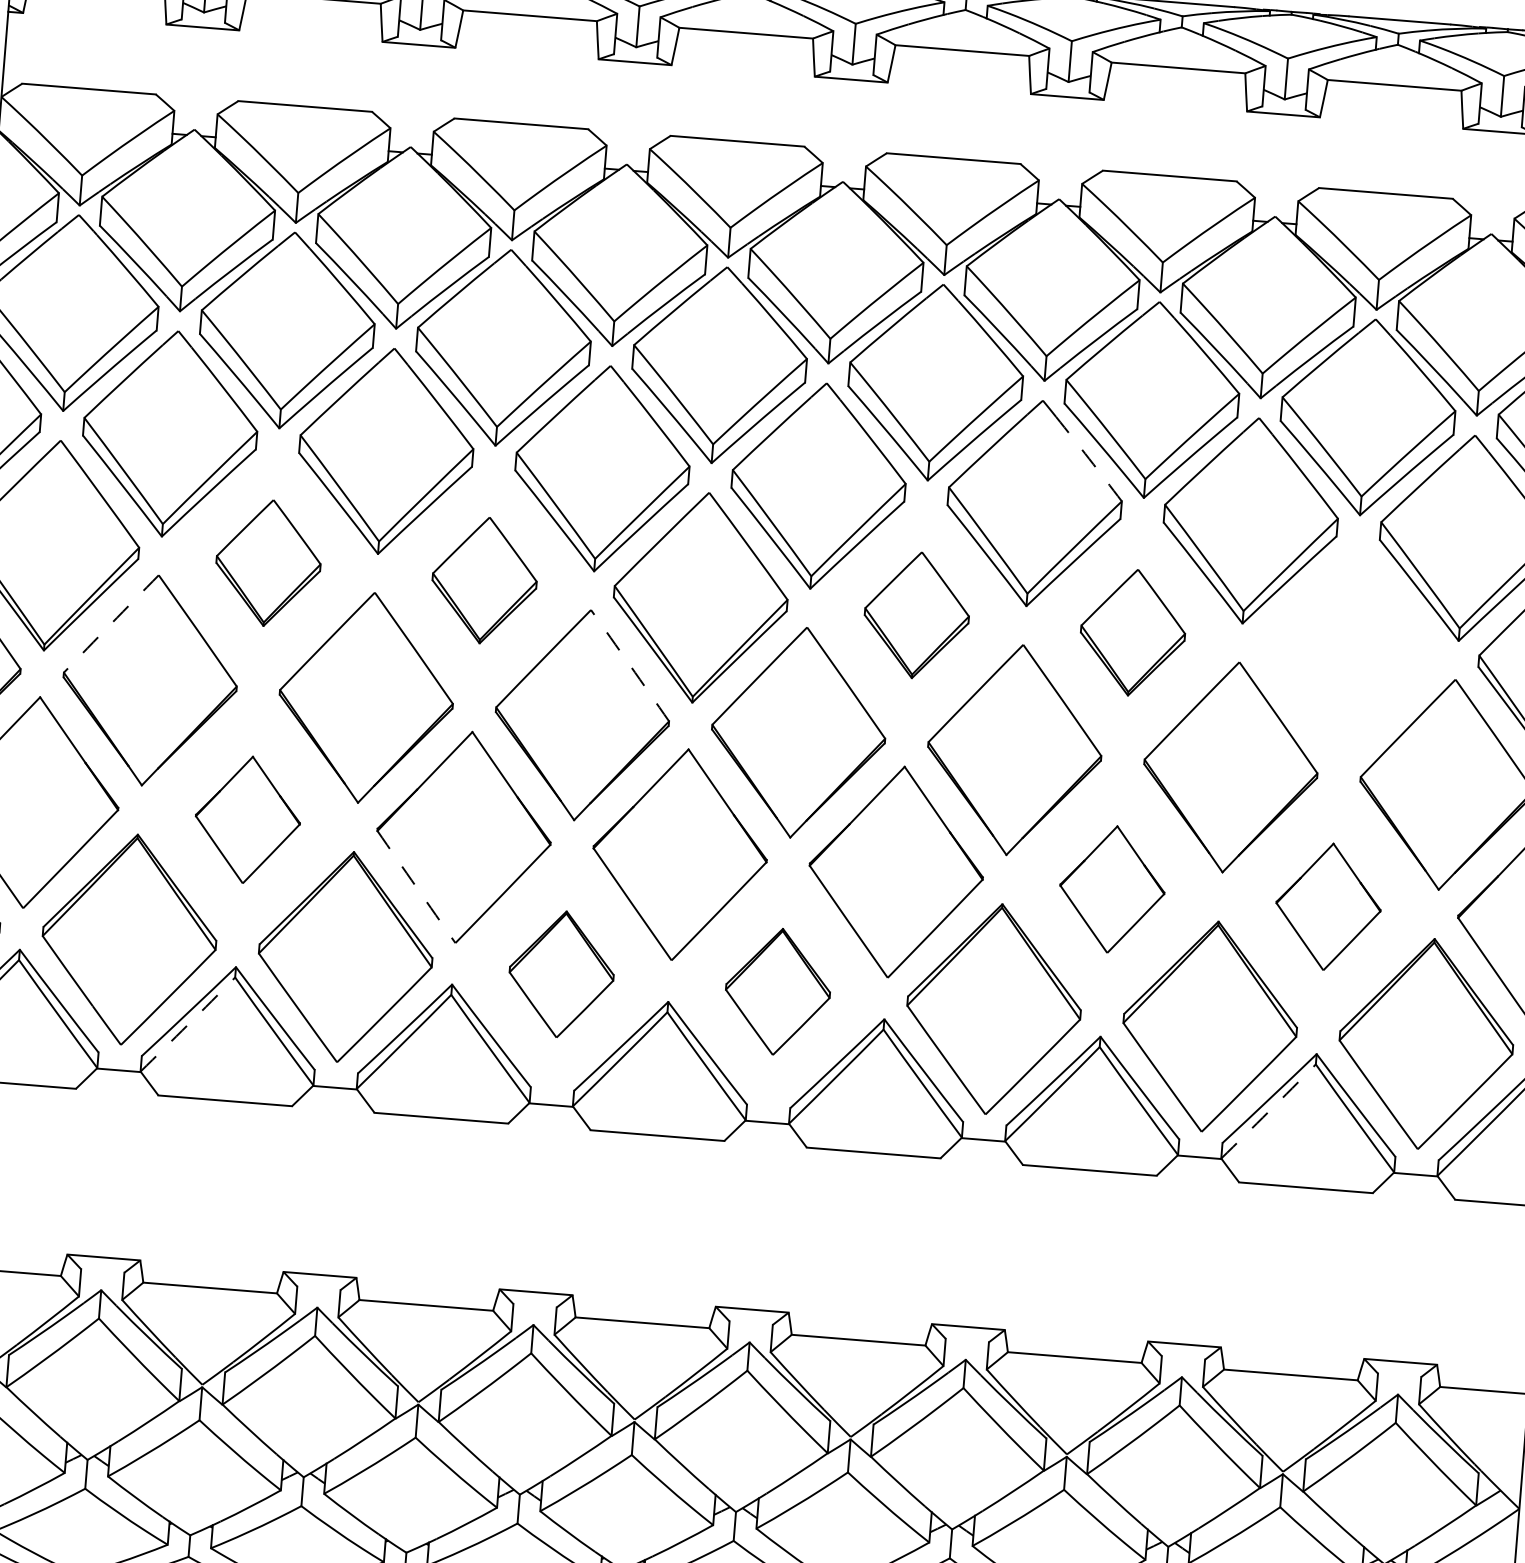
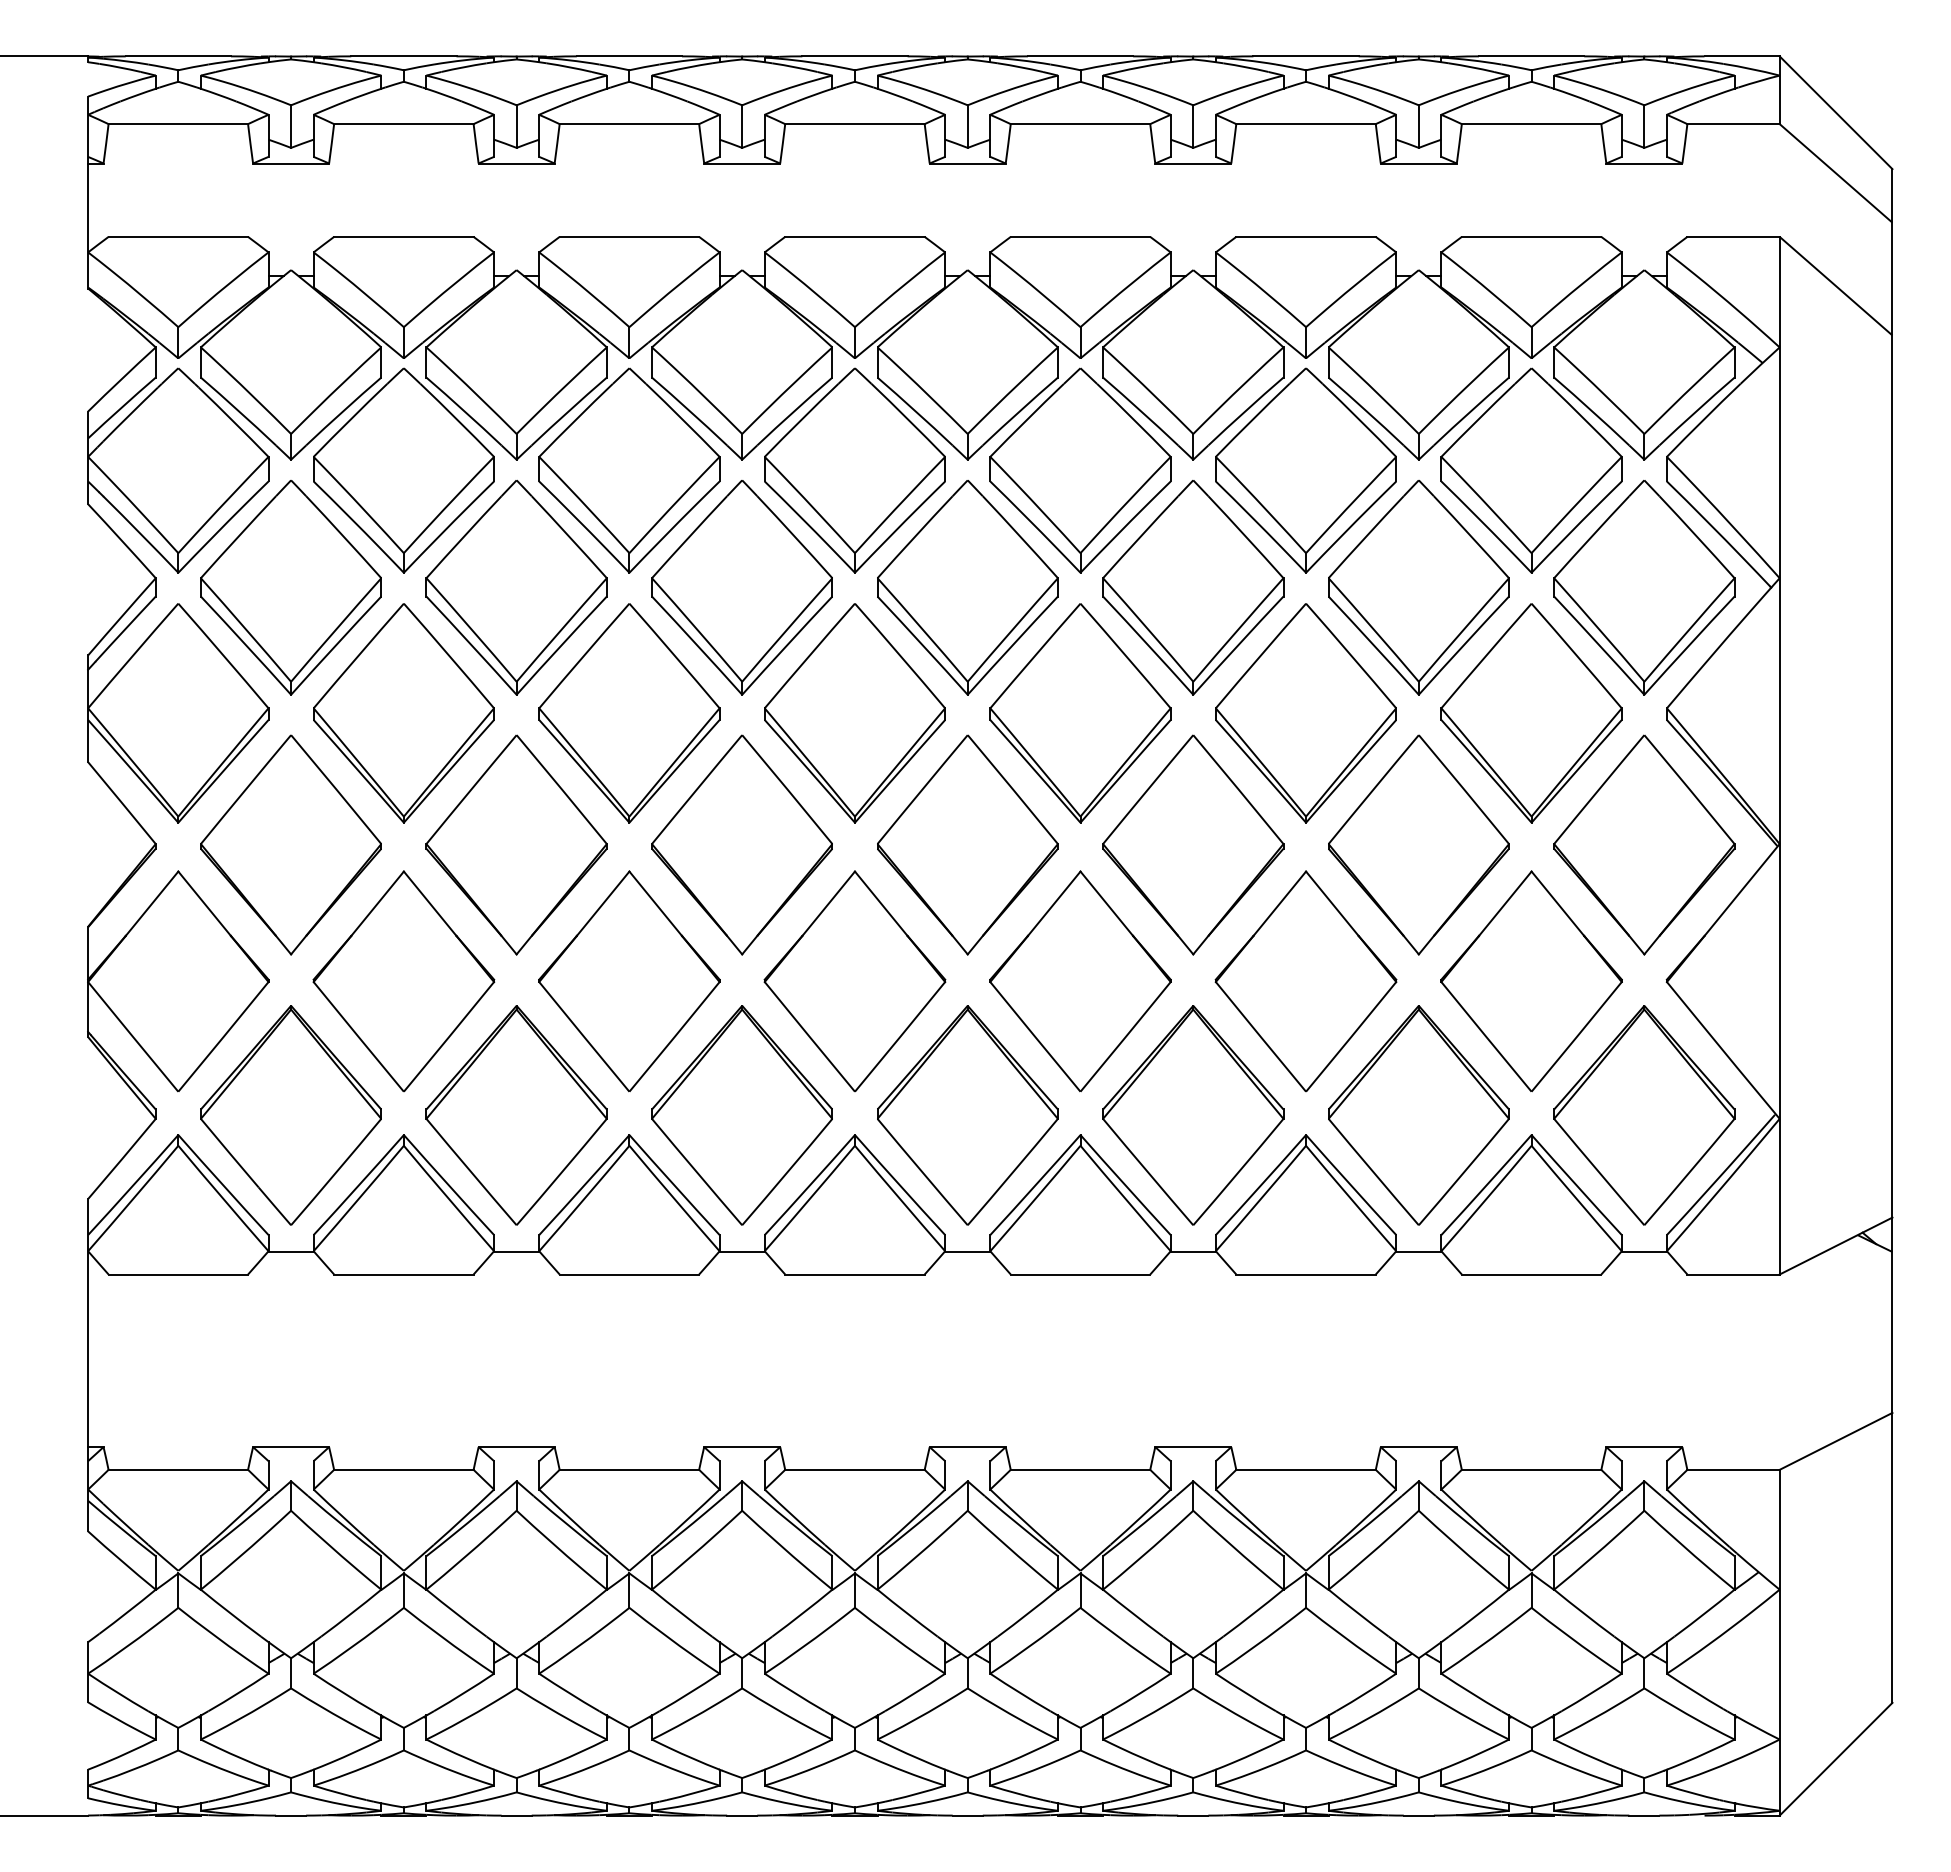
arc: (1089, 458) -> (1246, 536), dashed -> solid
part: (268, 563) -> (403, 713), size x1.67
part: (484, 580) -> (629, 713), size x1.67
part: (916, 615) -> (1080, 713), size x1.67
arc: (110, 623) -> (245, 789), dashed -> solid
part: (1132, 632) -> (1305, 713), size x1.67
part: (1349, 650) -> (1531, 713), added
arc: (630, 665) -> (787, 789), dashed -> solid
part: (247, 820) -> (403, 981), size x1.67
arc: (416, 886) -> (584, 1036), dashed -> solid
part: (1111, 889) -> (1305, 981), size x1.67
part: (1328, 906) -> (1531, 981), size x1.67
part: (561, 974) -> (741, 1115), size x1.67
part: (777, 991) -> (967, 1115), size x1.67
arc: (188, 1024) -> (359, 1198), dashed -> solid
arc: (1268, 1111) -> (1486, 1198), dashed -> solid

